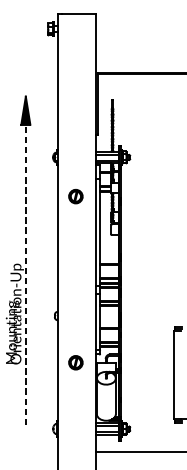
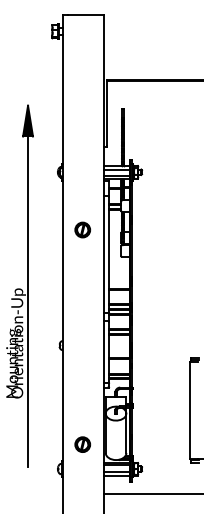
part: (75, 196) -> (82, 229), moved
line: (26, 261) -> (28, 286), dashed -> solid
part: (75, 362) -> (82, 444), moved

